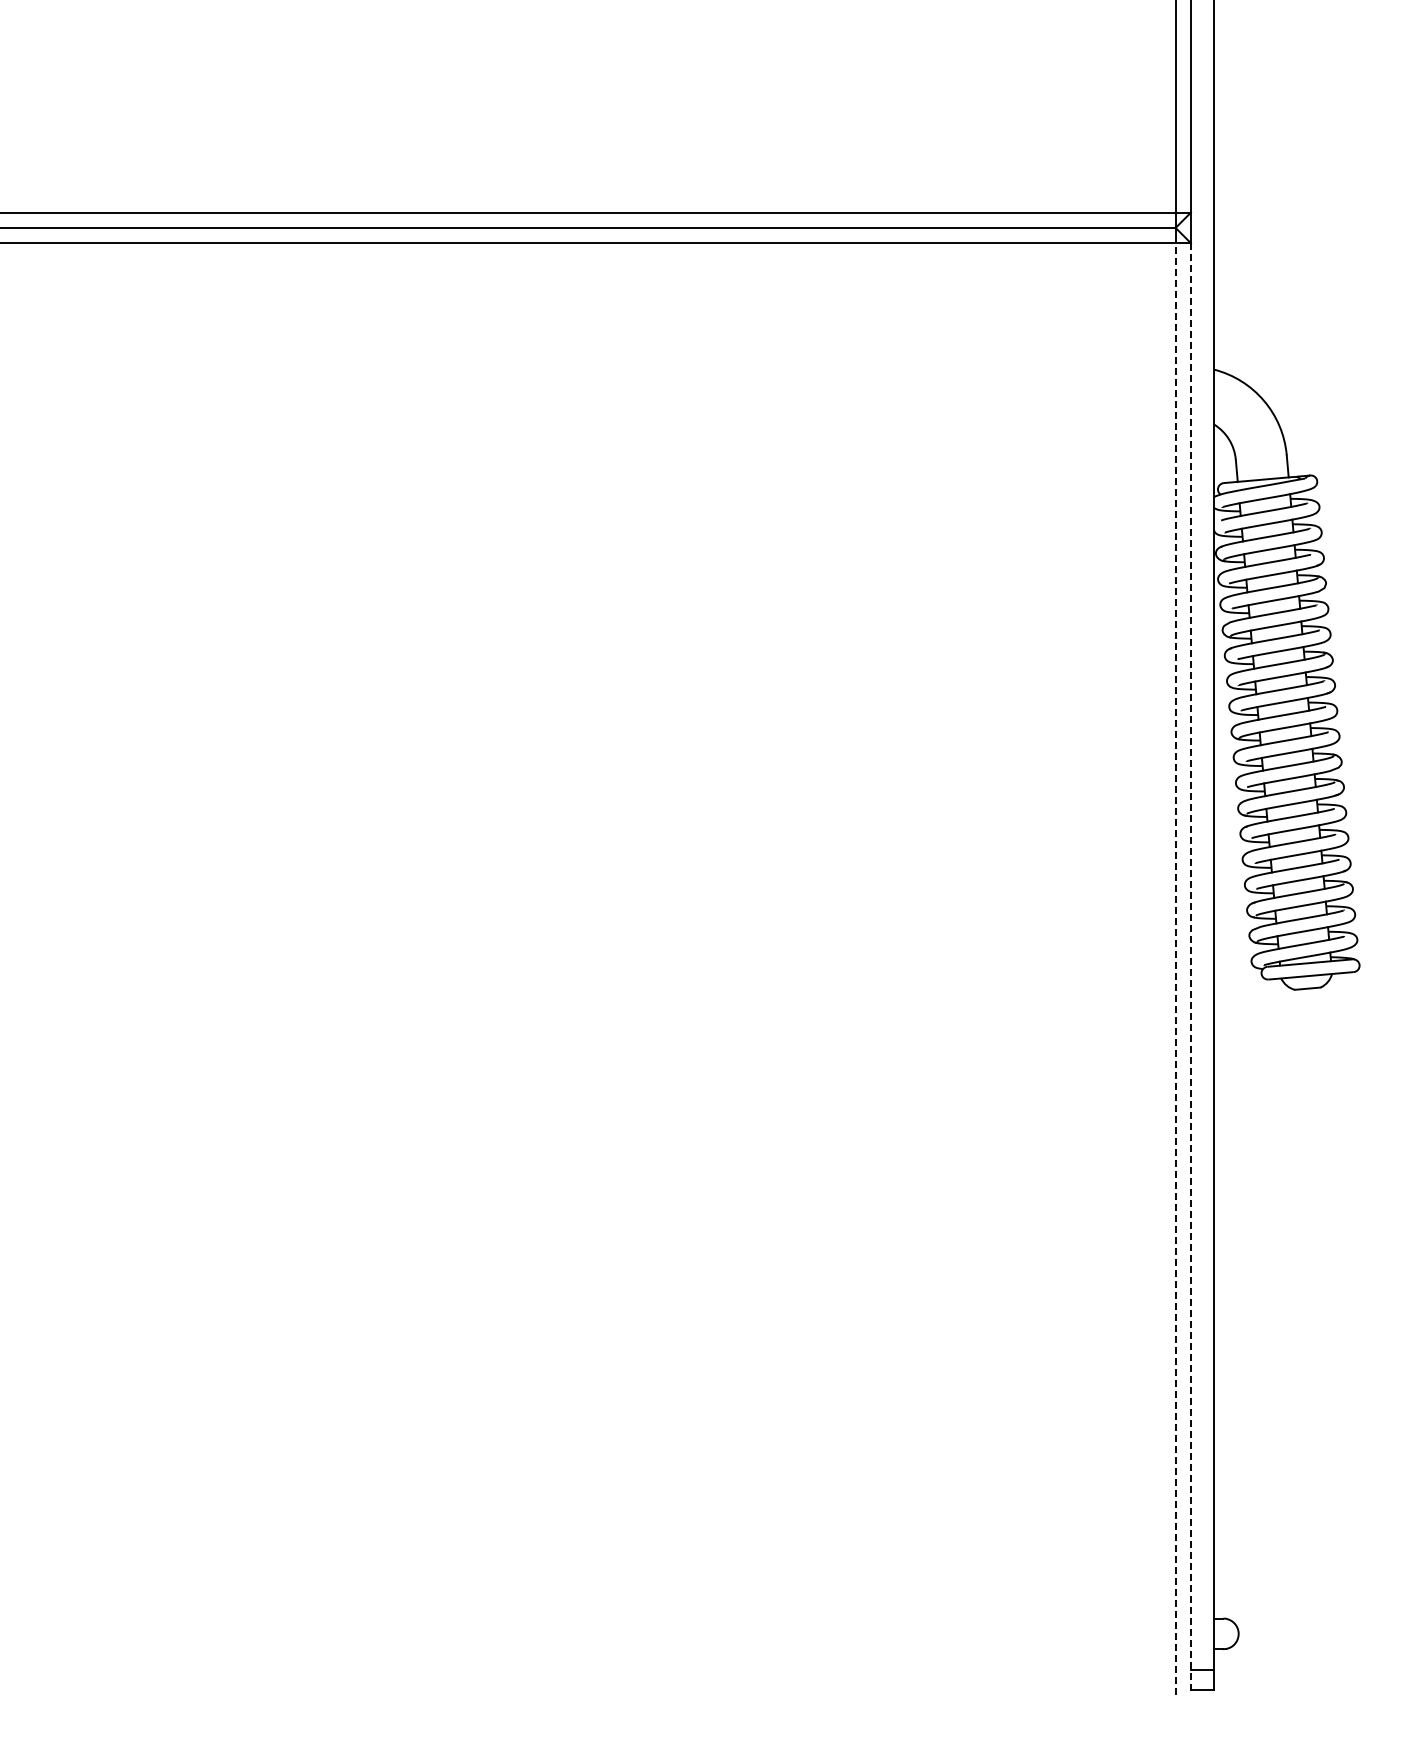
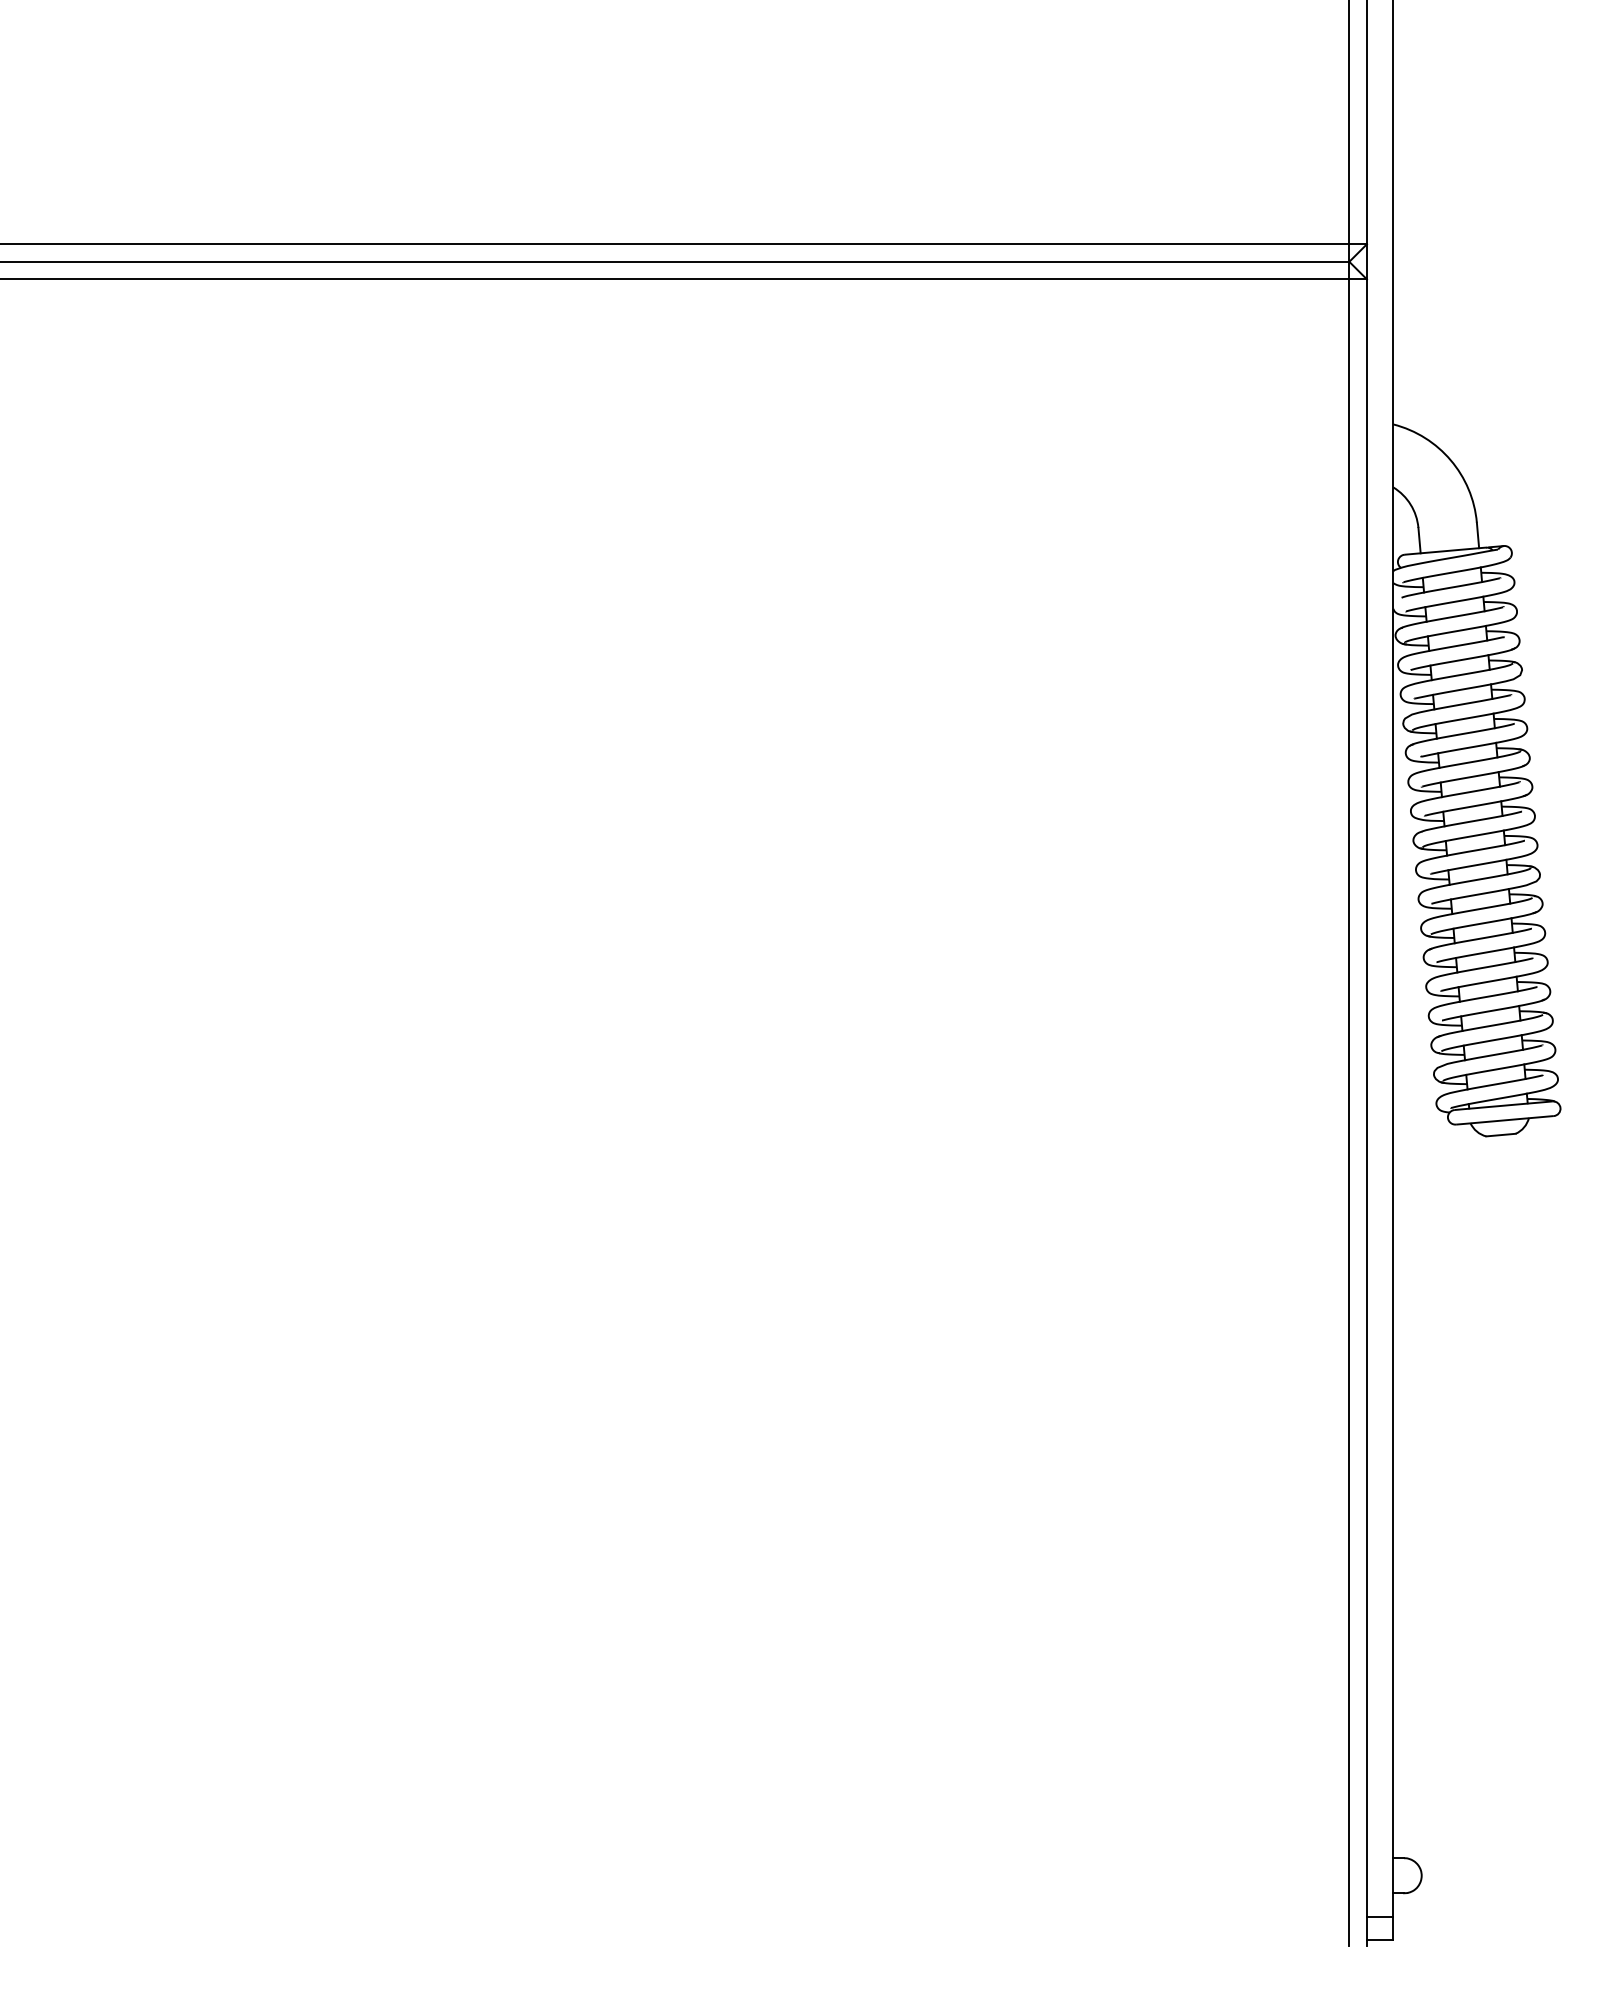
line: (1175, 968) -> (1349, 1111), dashed -> solid
line: (1191, 969) -> (1367, 1113), dashed -> solid

